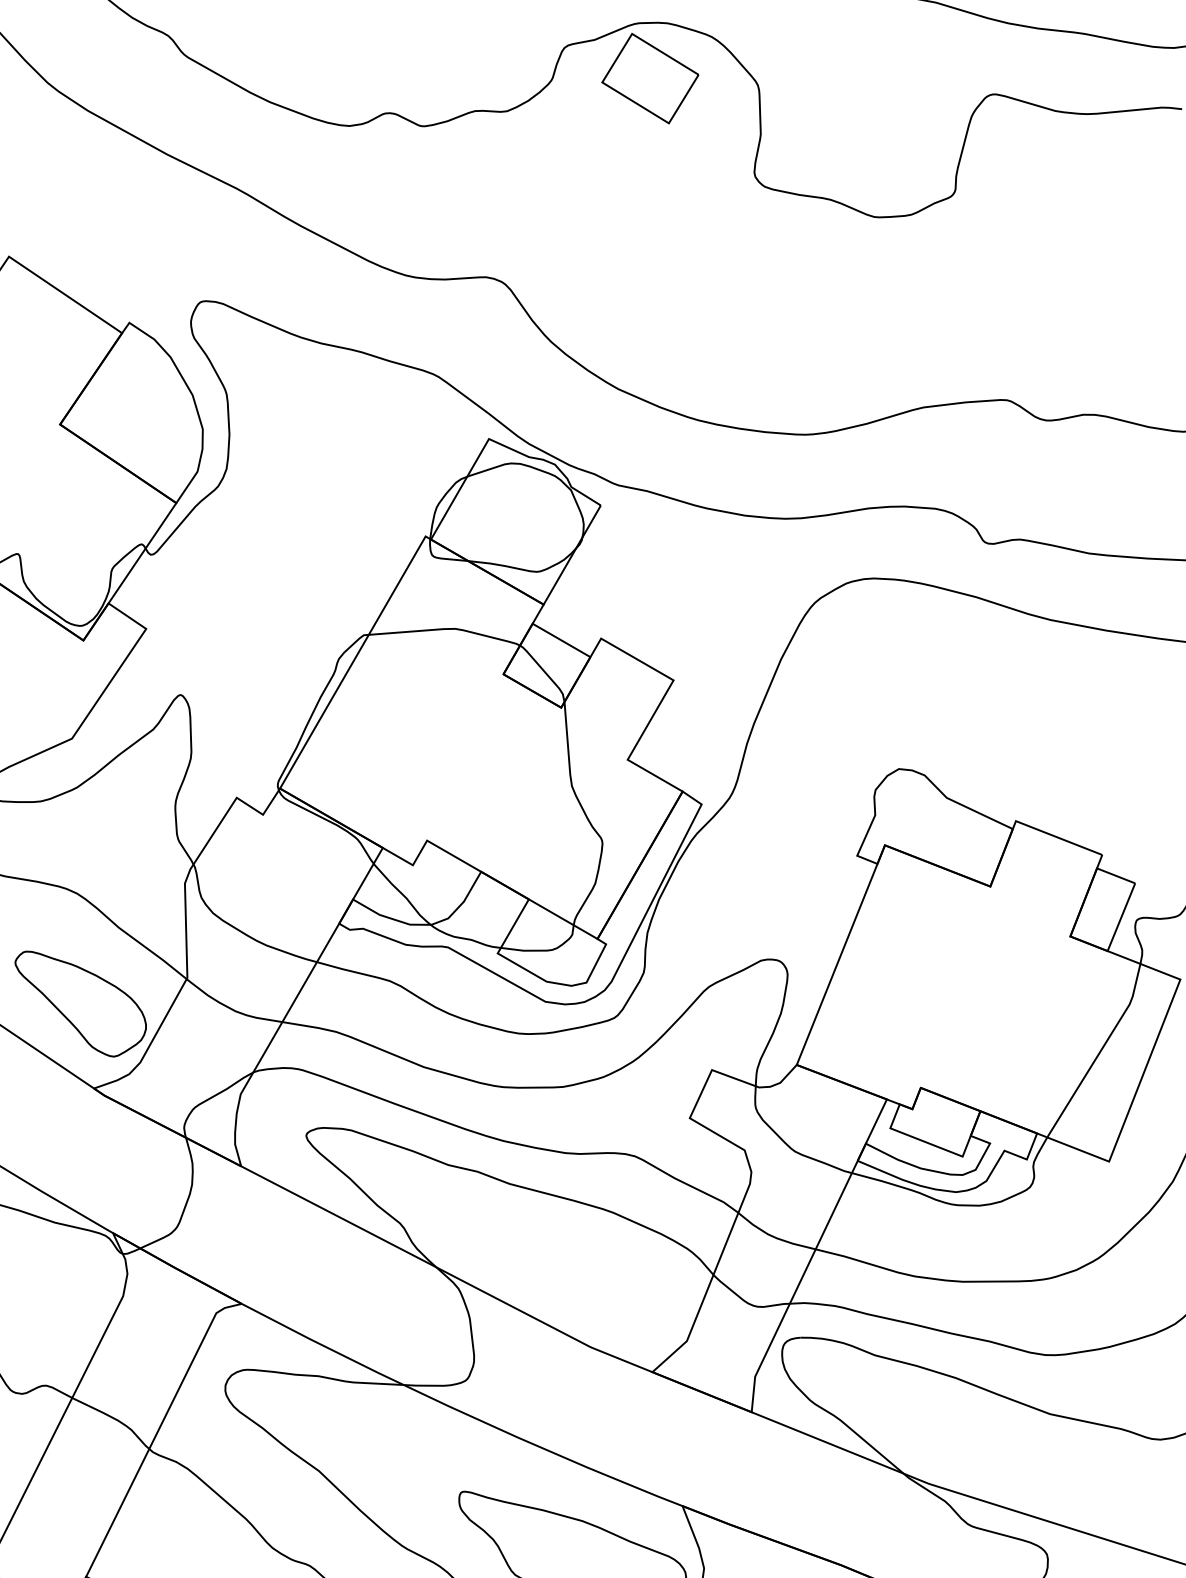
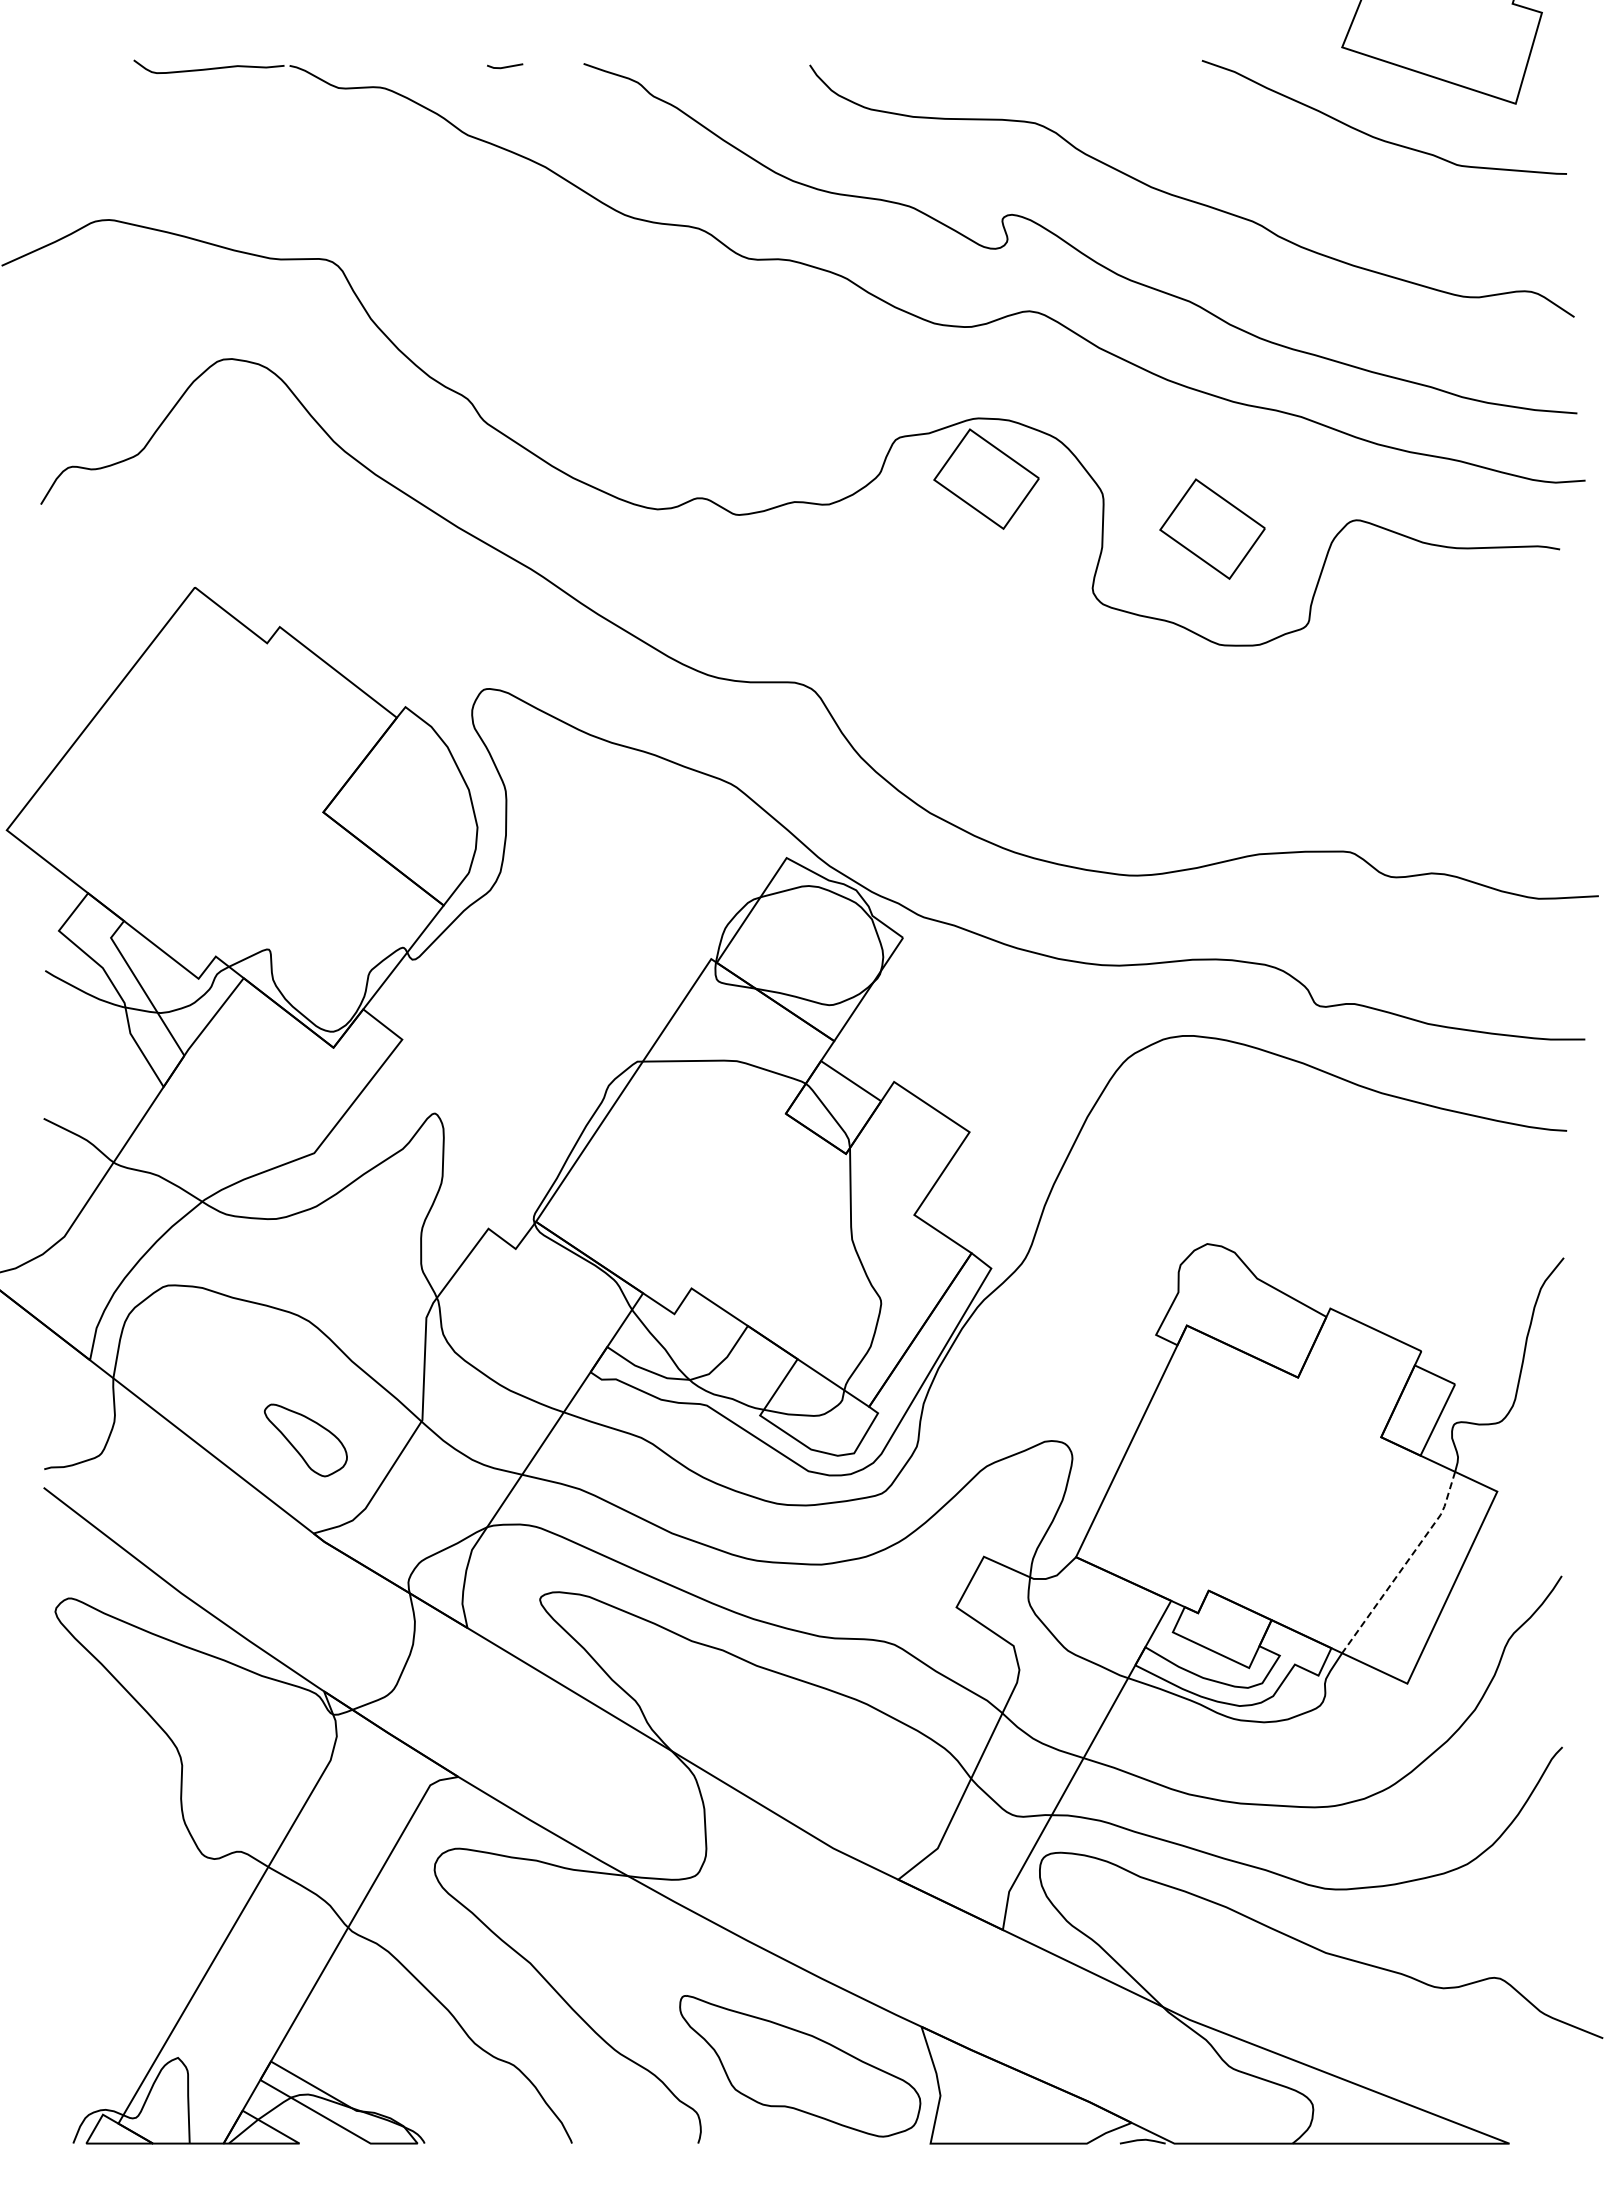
part: (861, 110) -> (1212, 528), added
part: (81, 1003) -> (305, 1440), size x0.6
line: (1100, 1052) -> (1405, 1564), solid -> dashed

